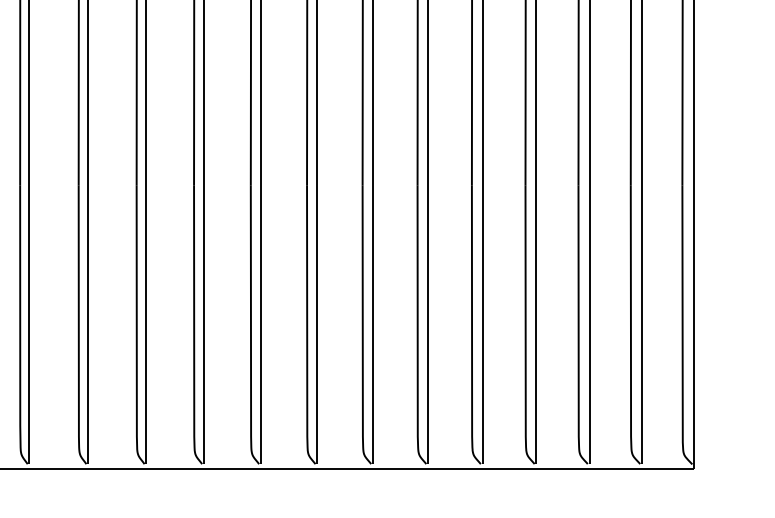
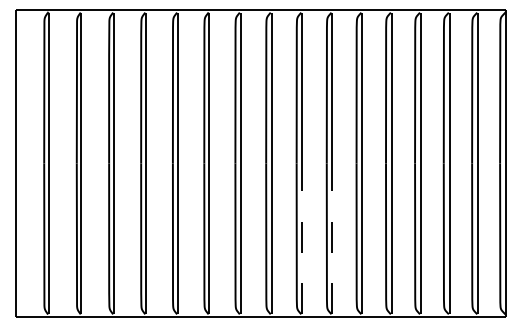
line: (317, 324) -> (302, 238), solid -> dashed
line: (373, 324) -> (332, 238), solid -> dashed

